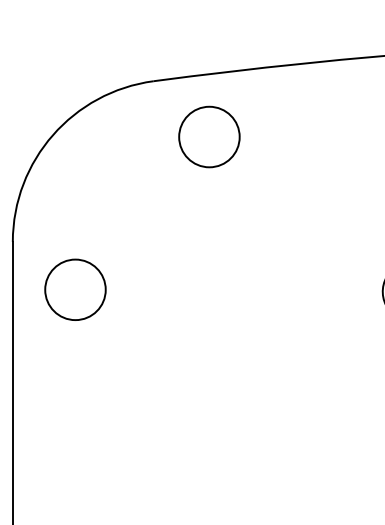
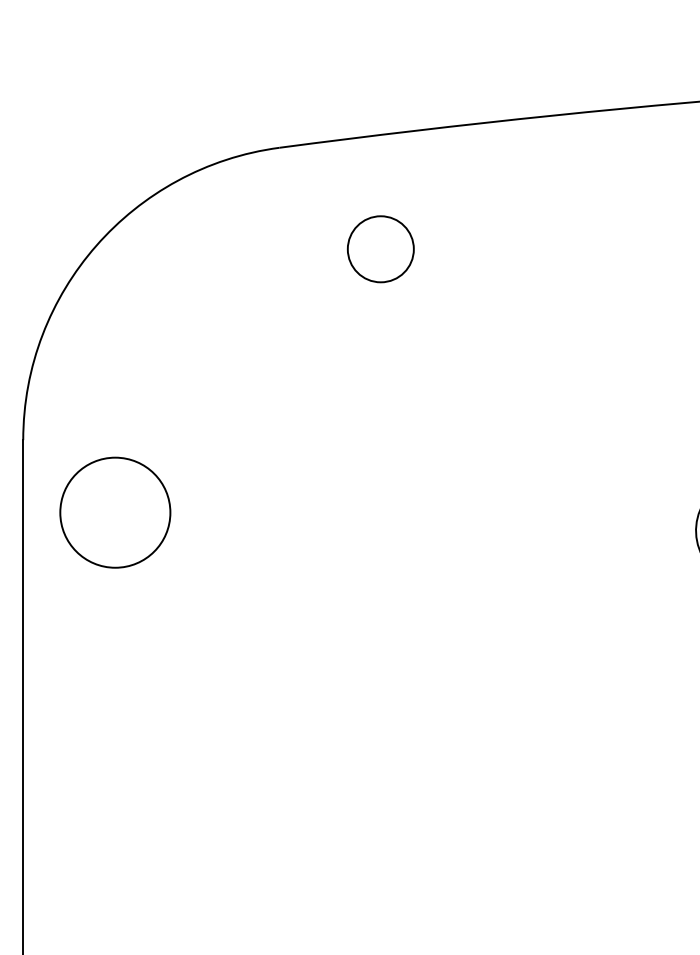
circle: (209, 136) -> (380, 248), size x0.6
circle: (75, 289) -> (115, 512), moved

